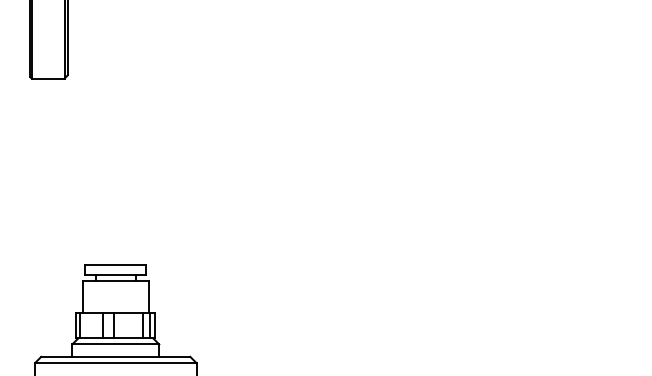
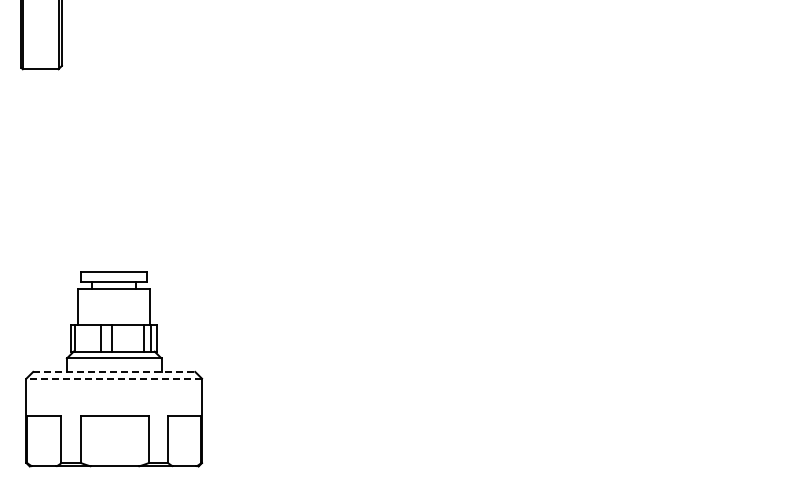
line: (116, 356) -> (114, 371), solid -> dashed
line: (116, 362) -> (114, 378), solid -> dashed

